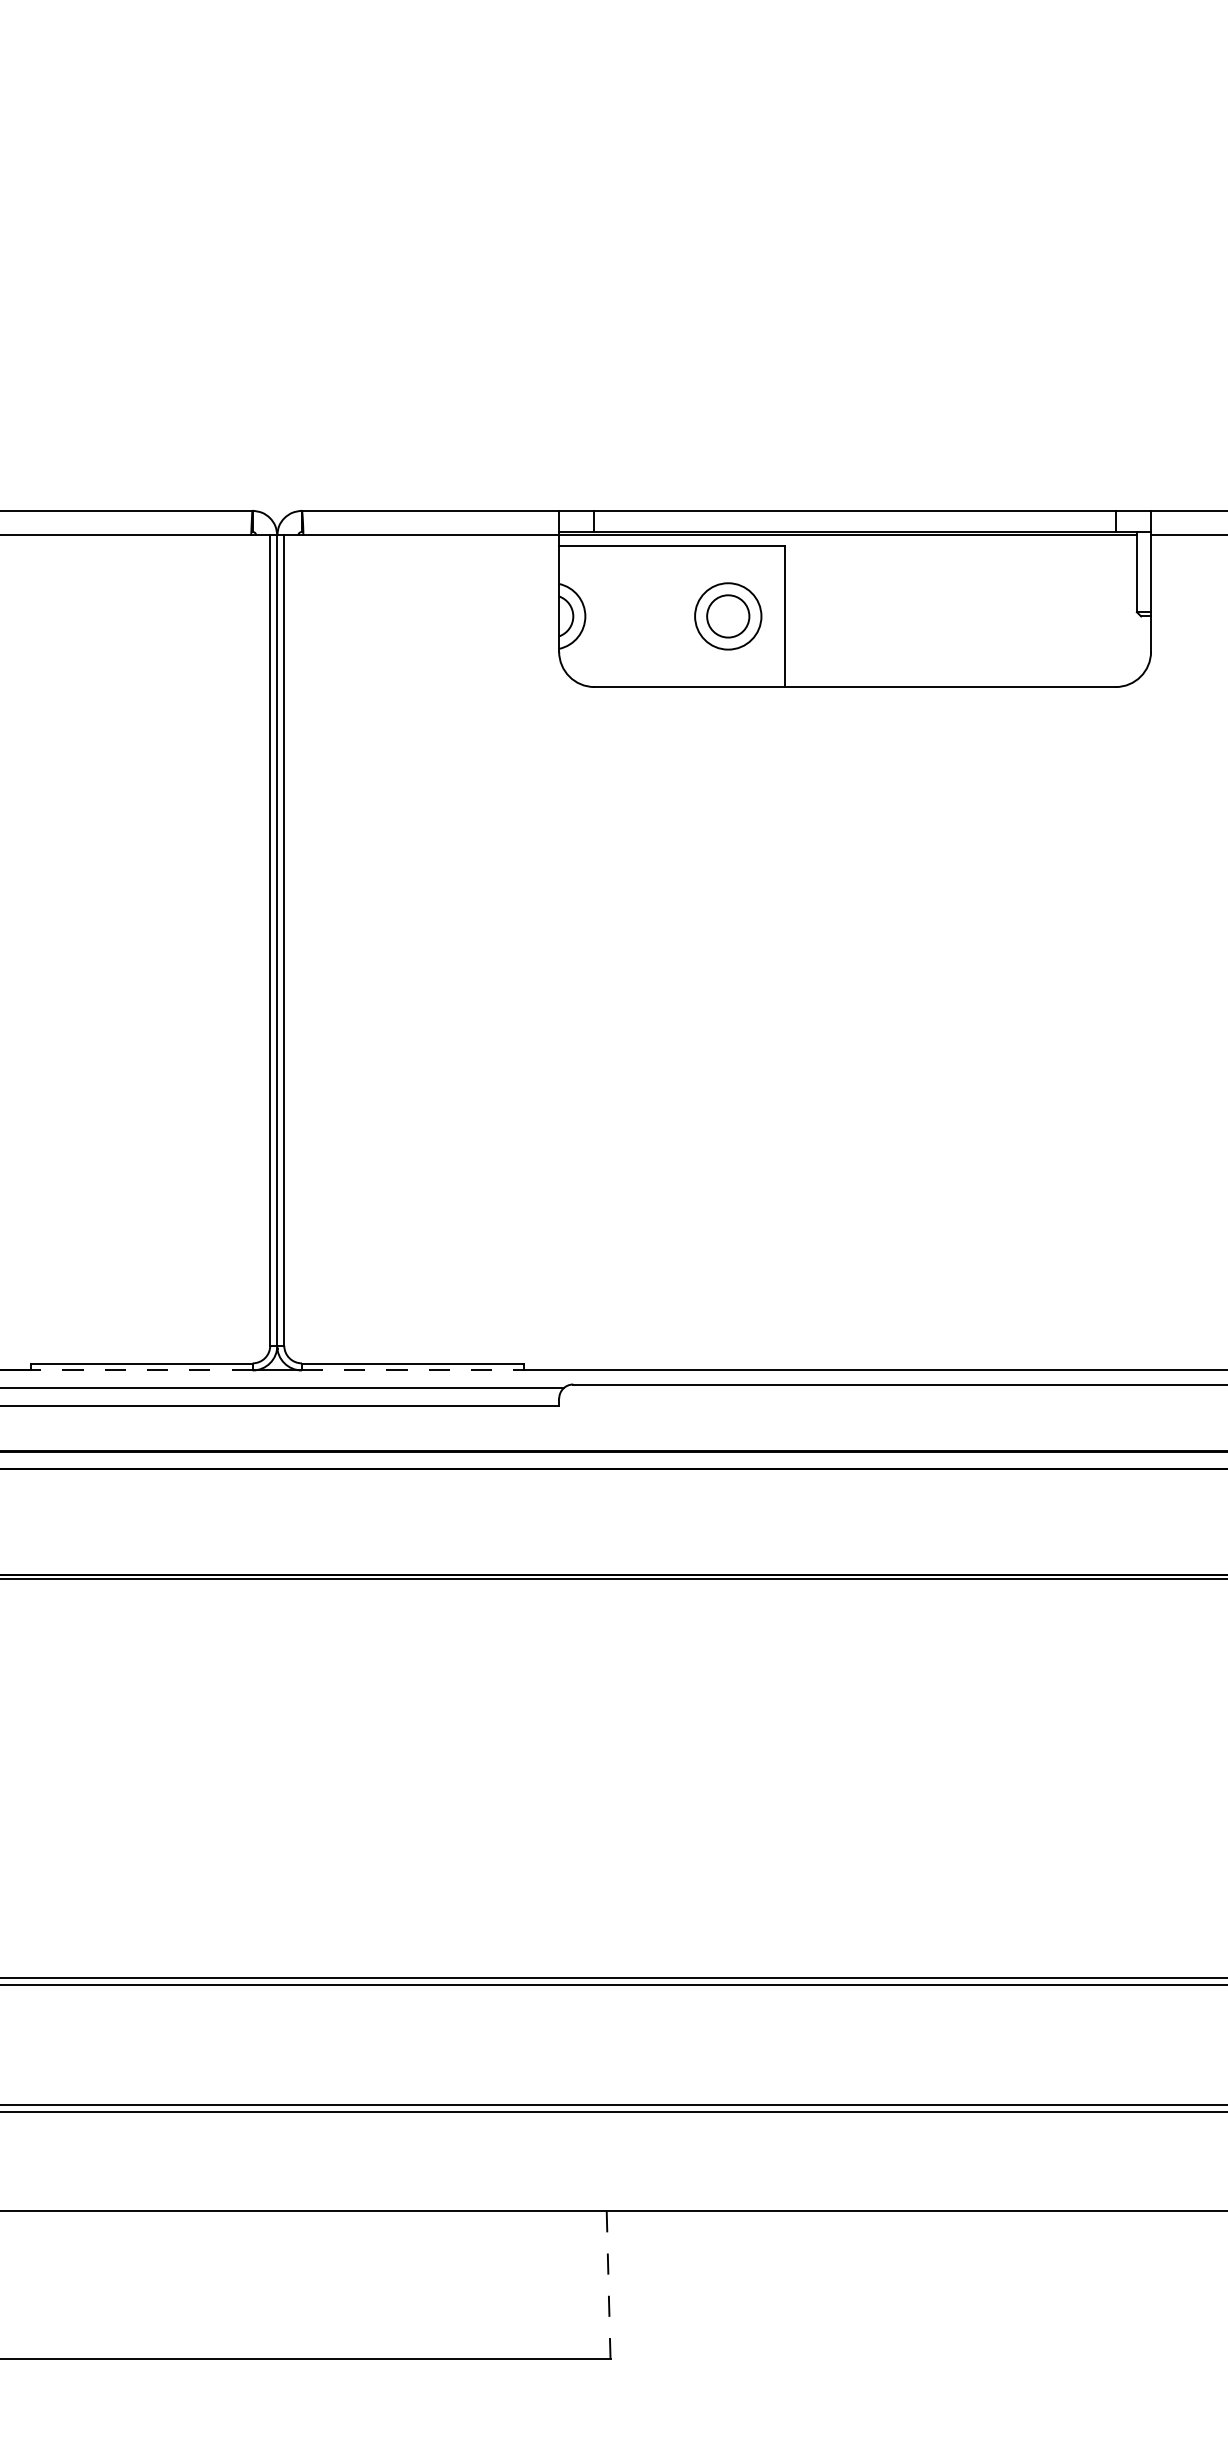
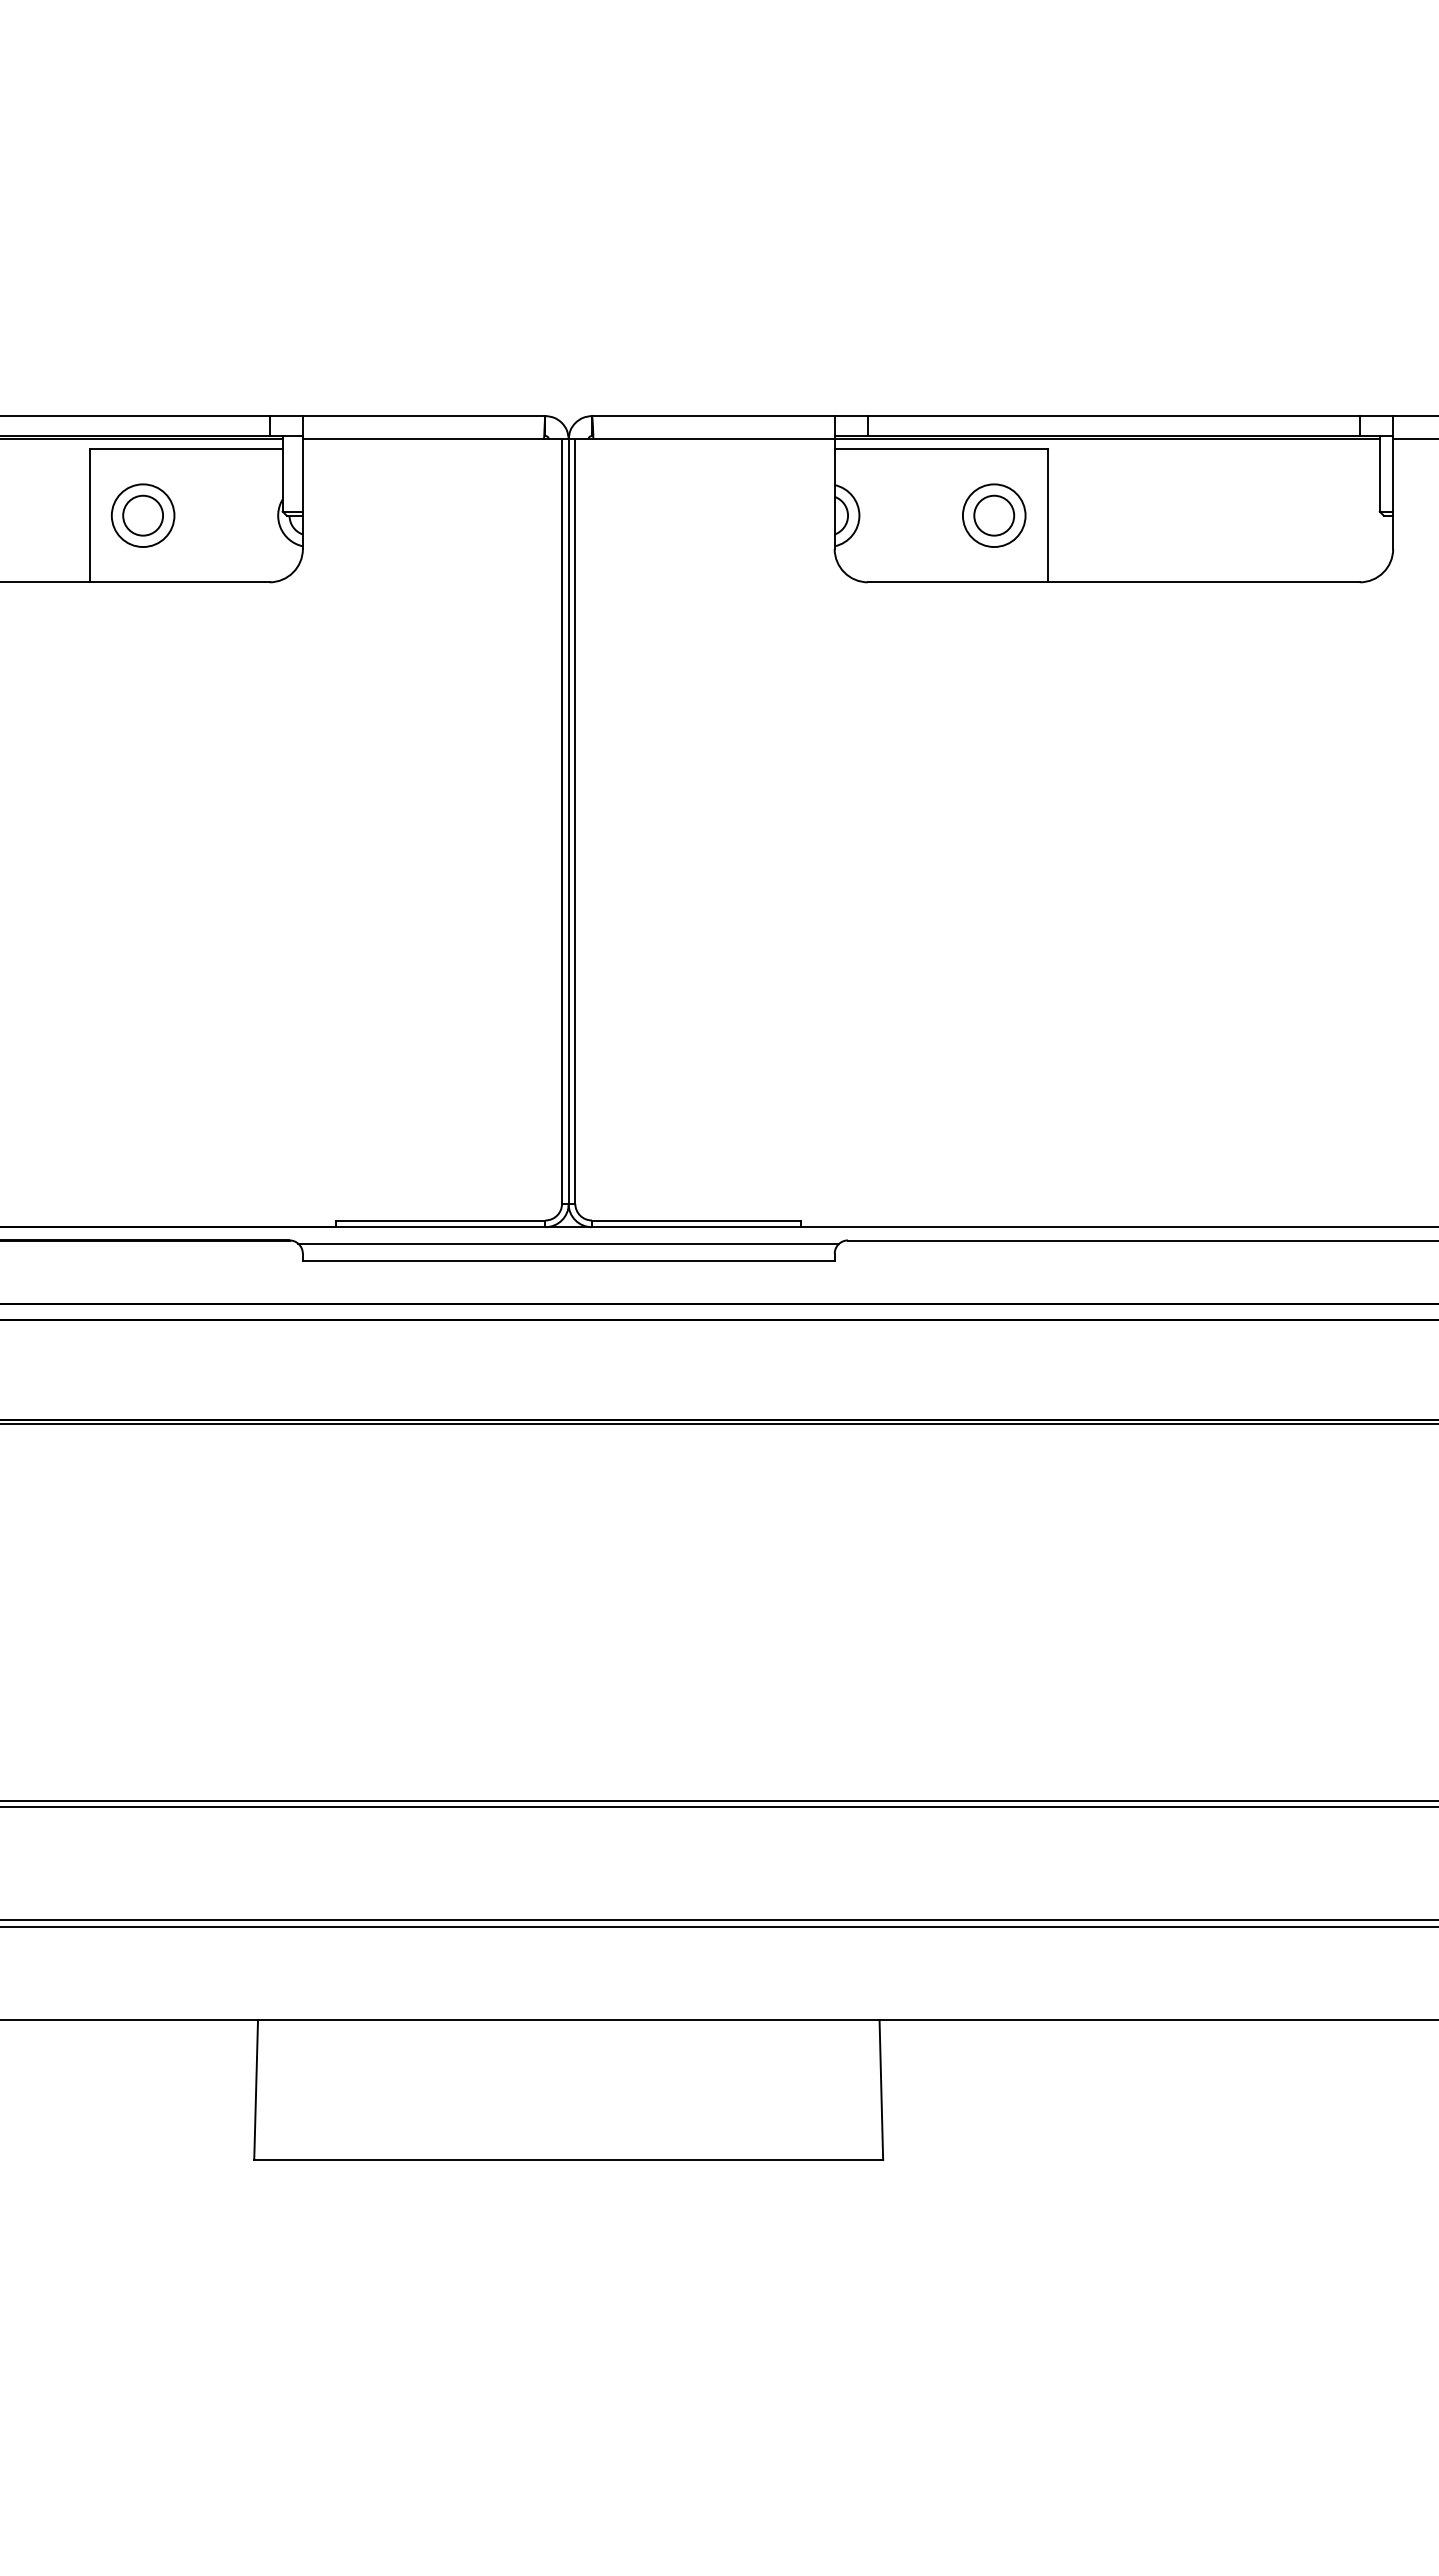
line: (141, 1370) -> (440, 1227), dashed -> solid
line: (412, 1370) -> (696, 1227), dashed -> solid
line: (608, 2285) -> (881, 2090), dashed -> solid

